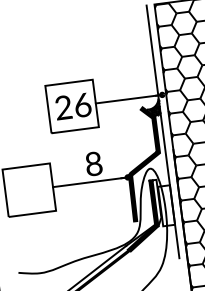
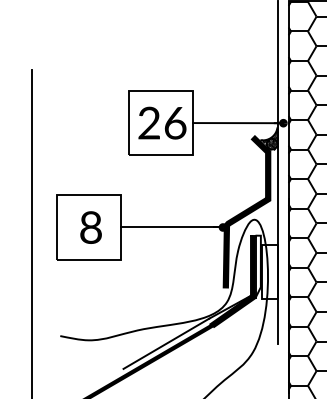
text: (93, 163) -> (90, 227), moved

